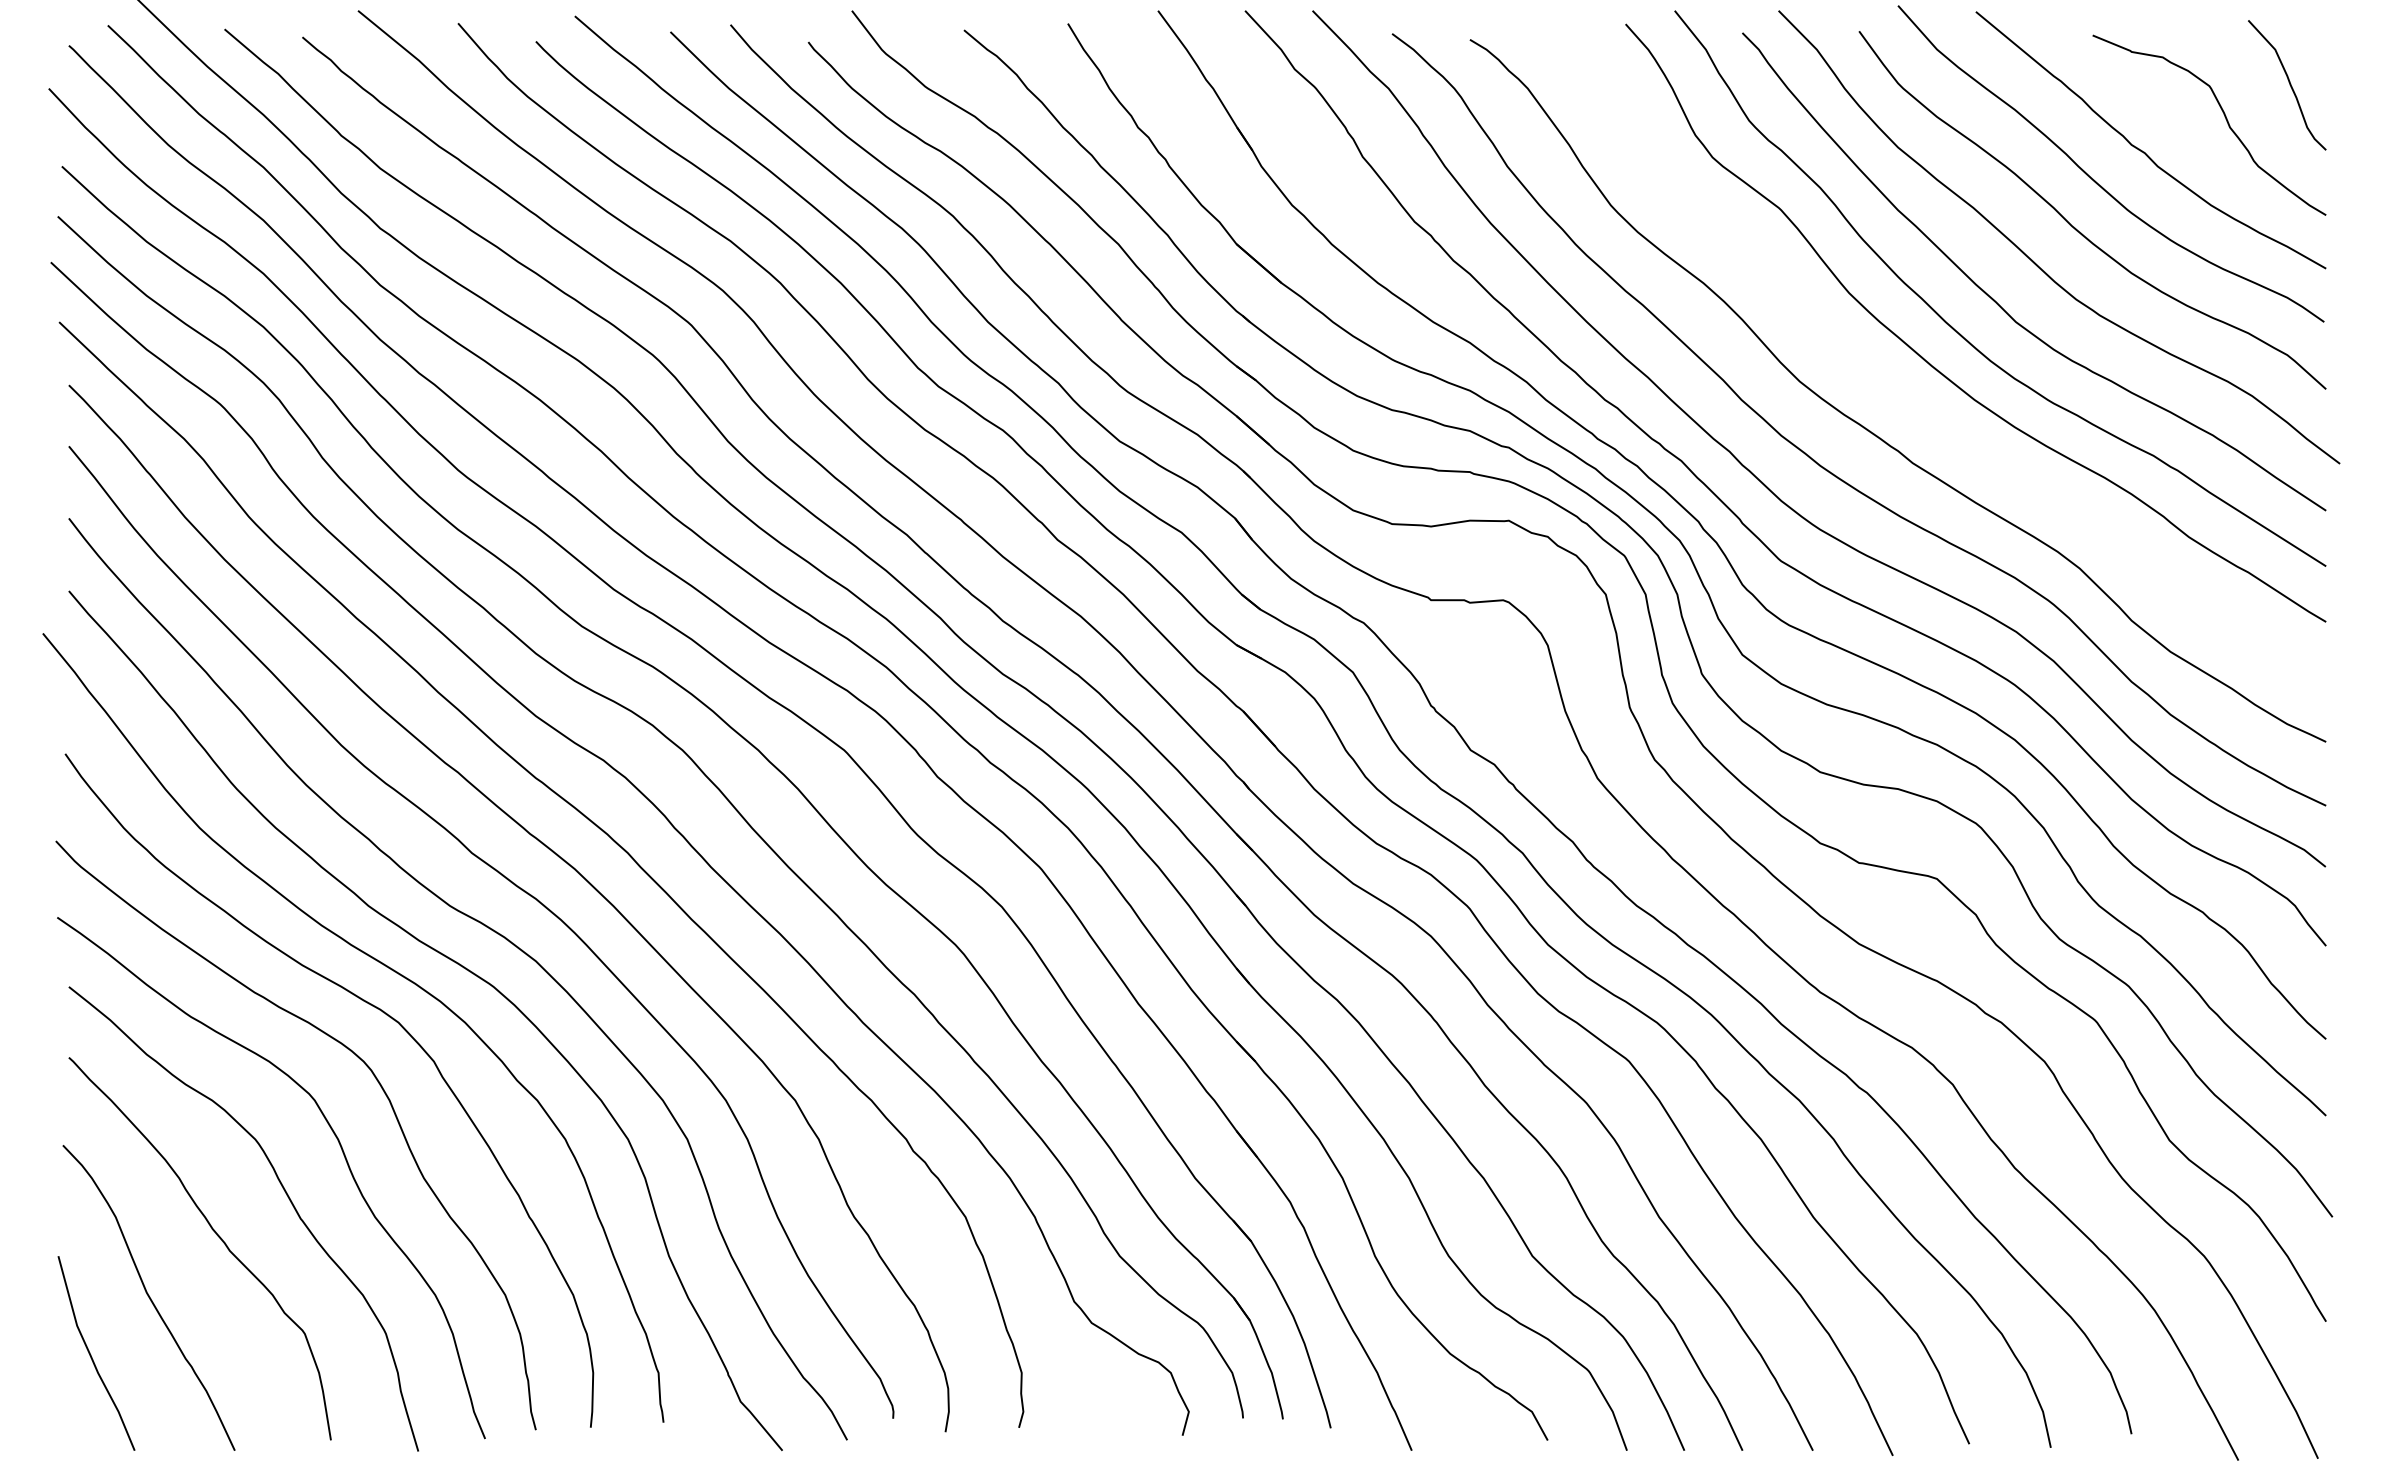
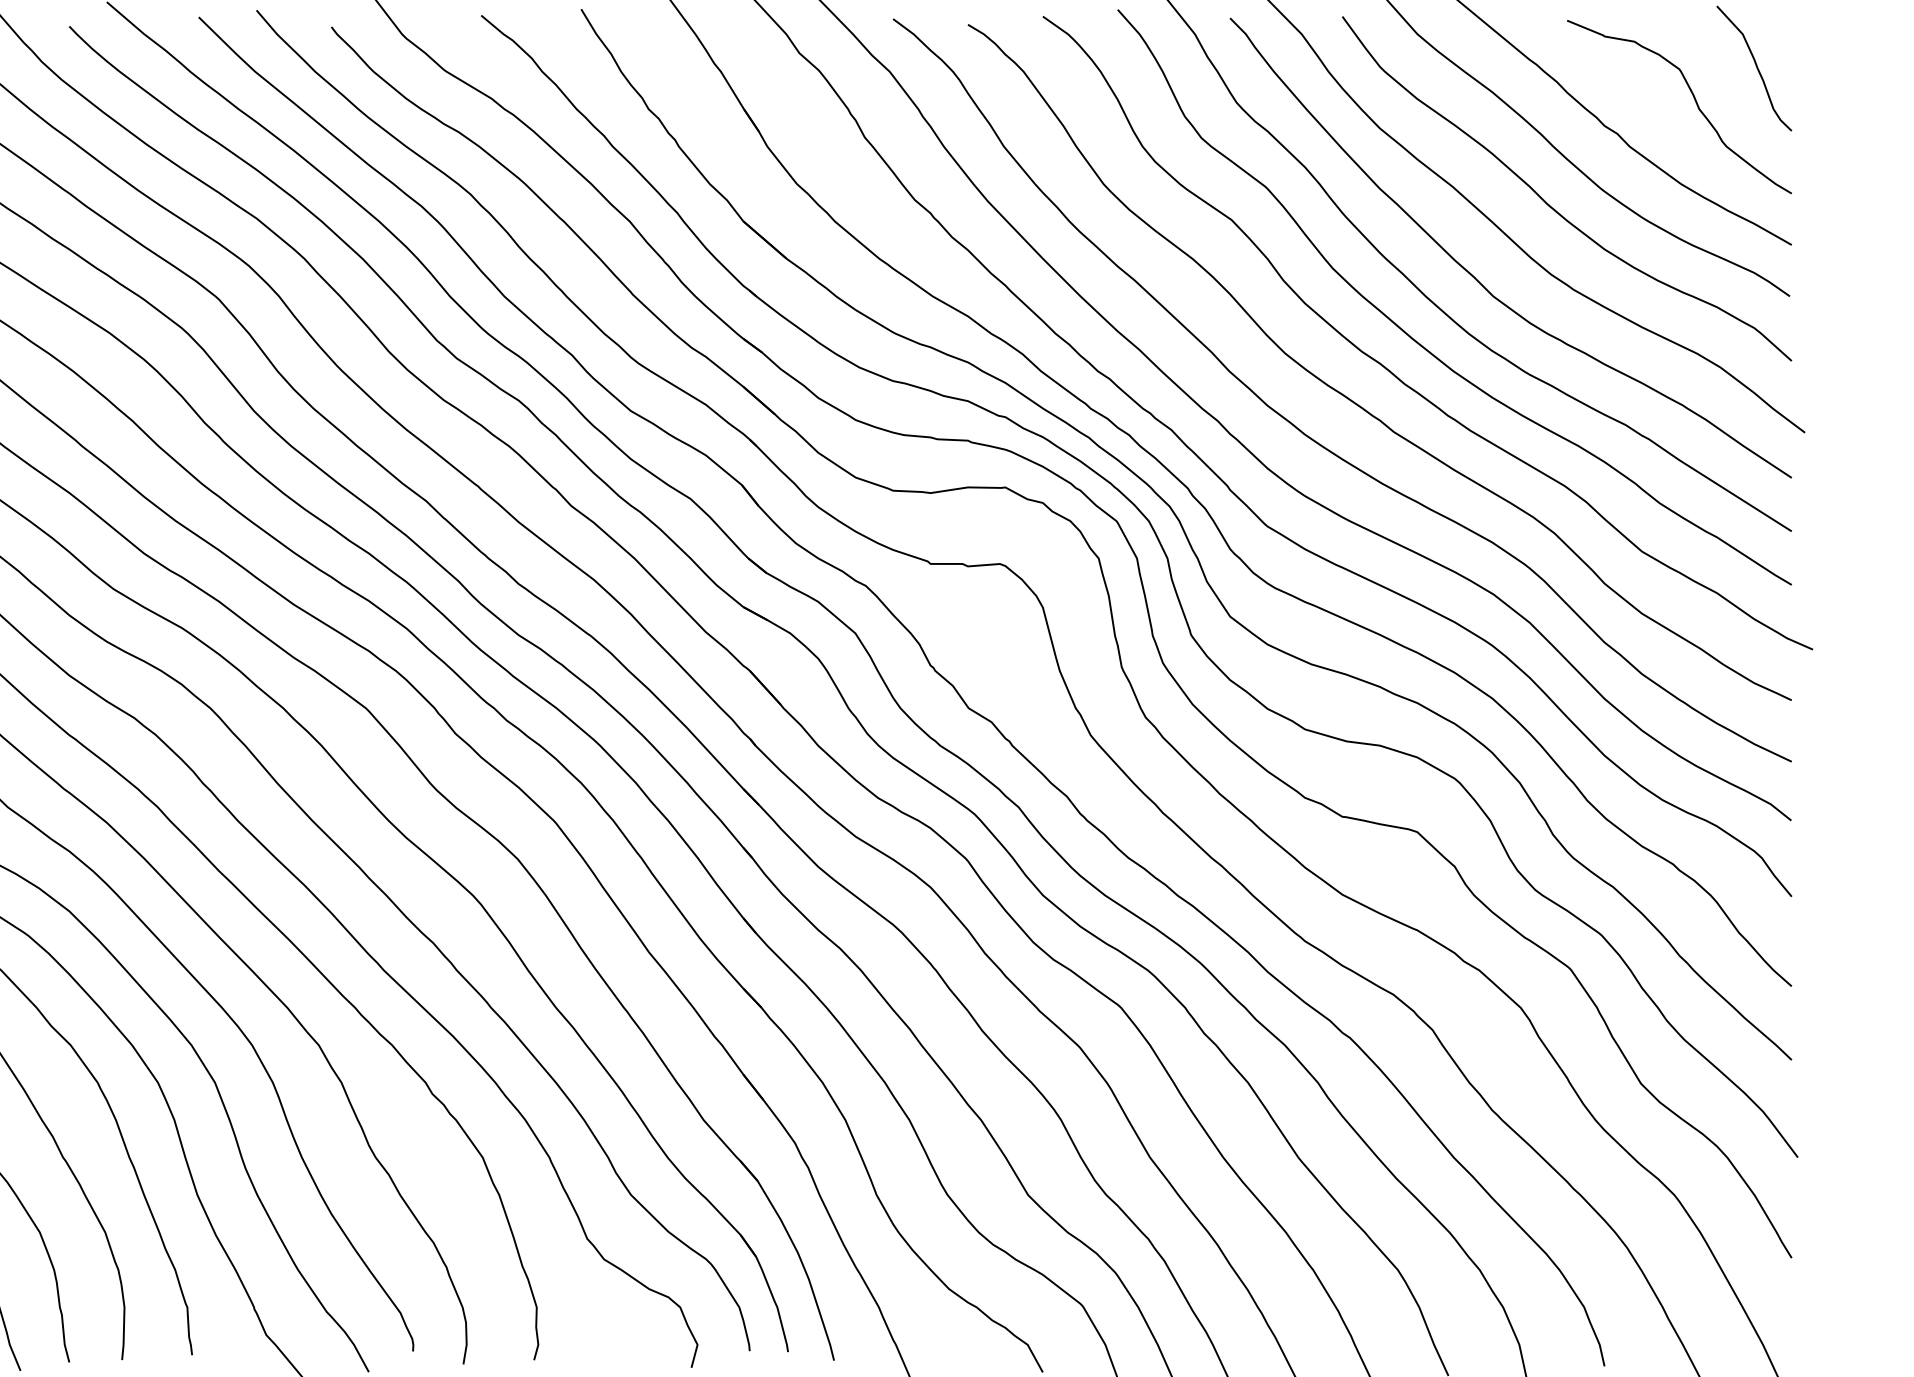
curve: (1908, 398) -> (1389, 369), added

